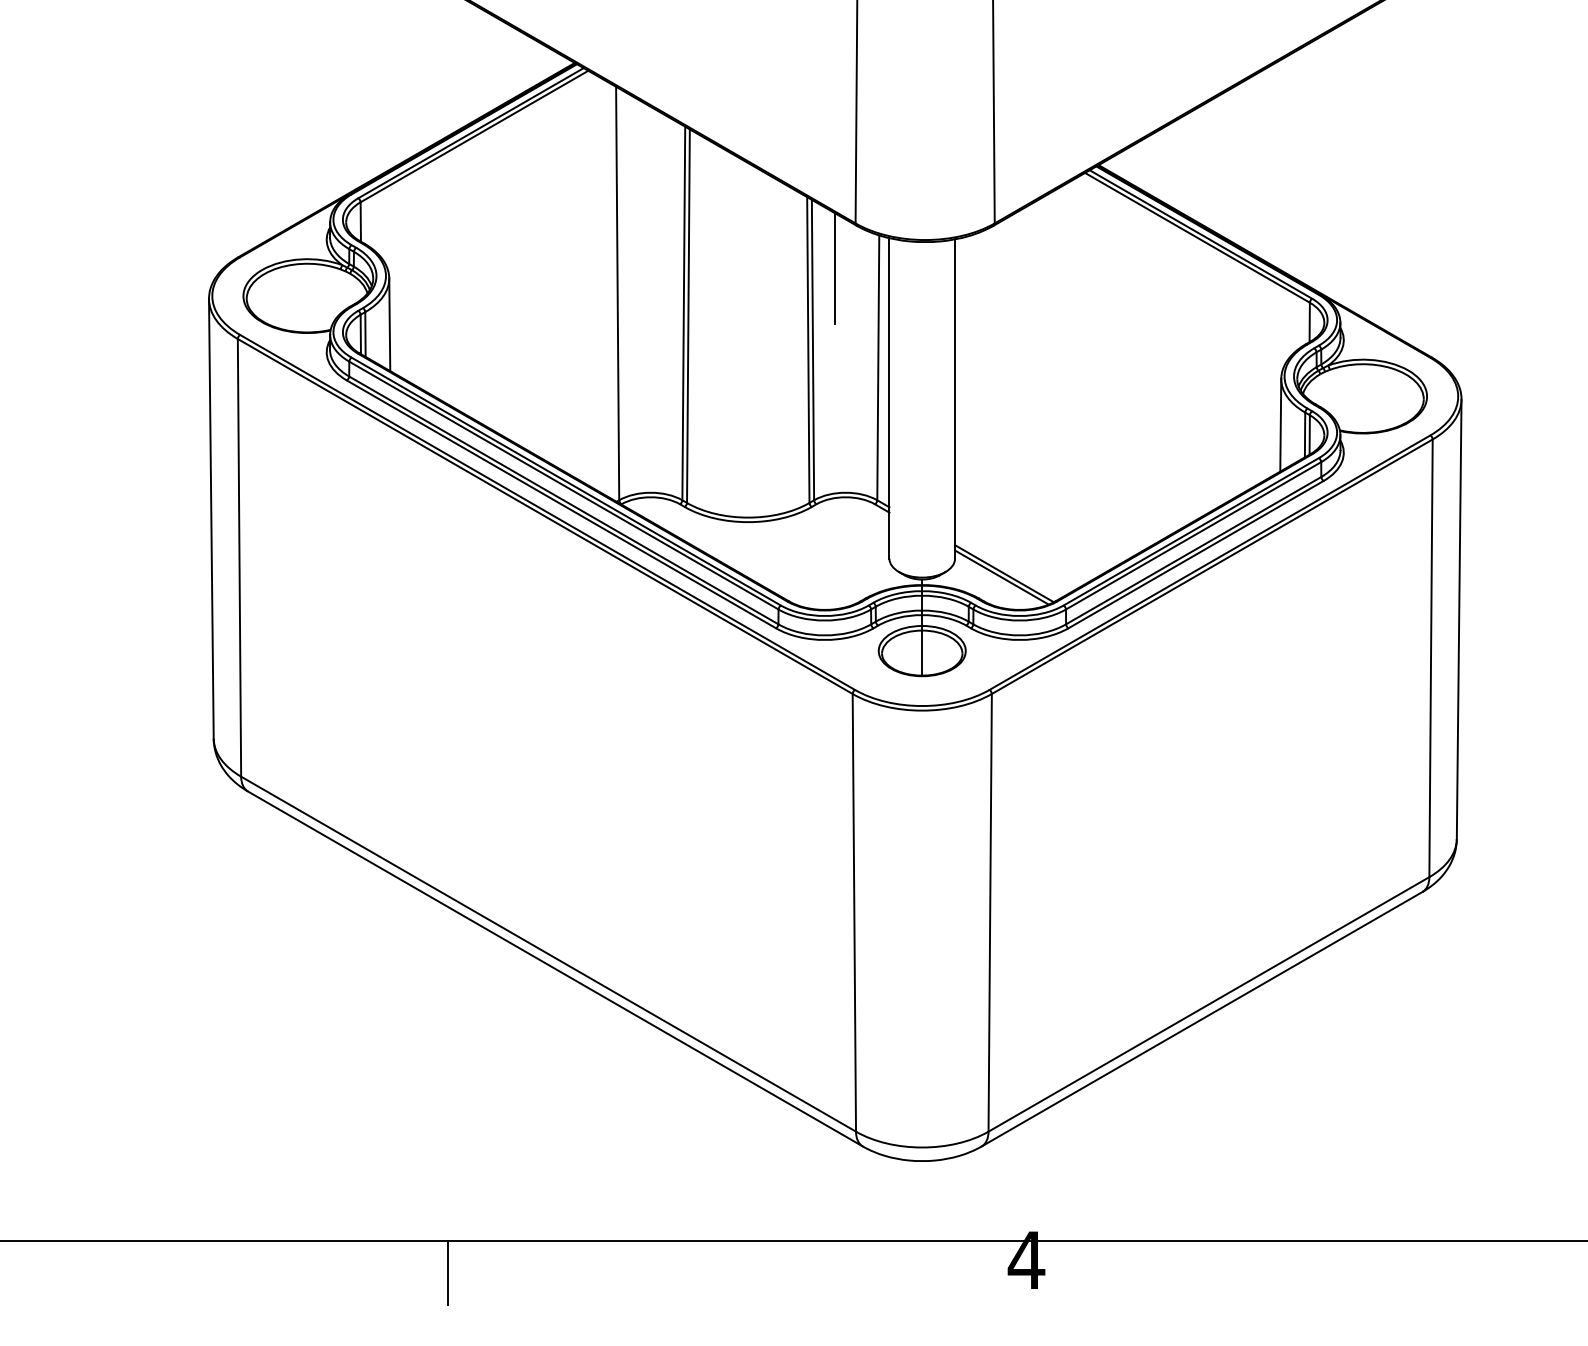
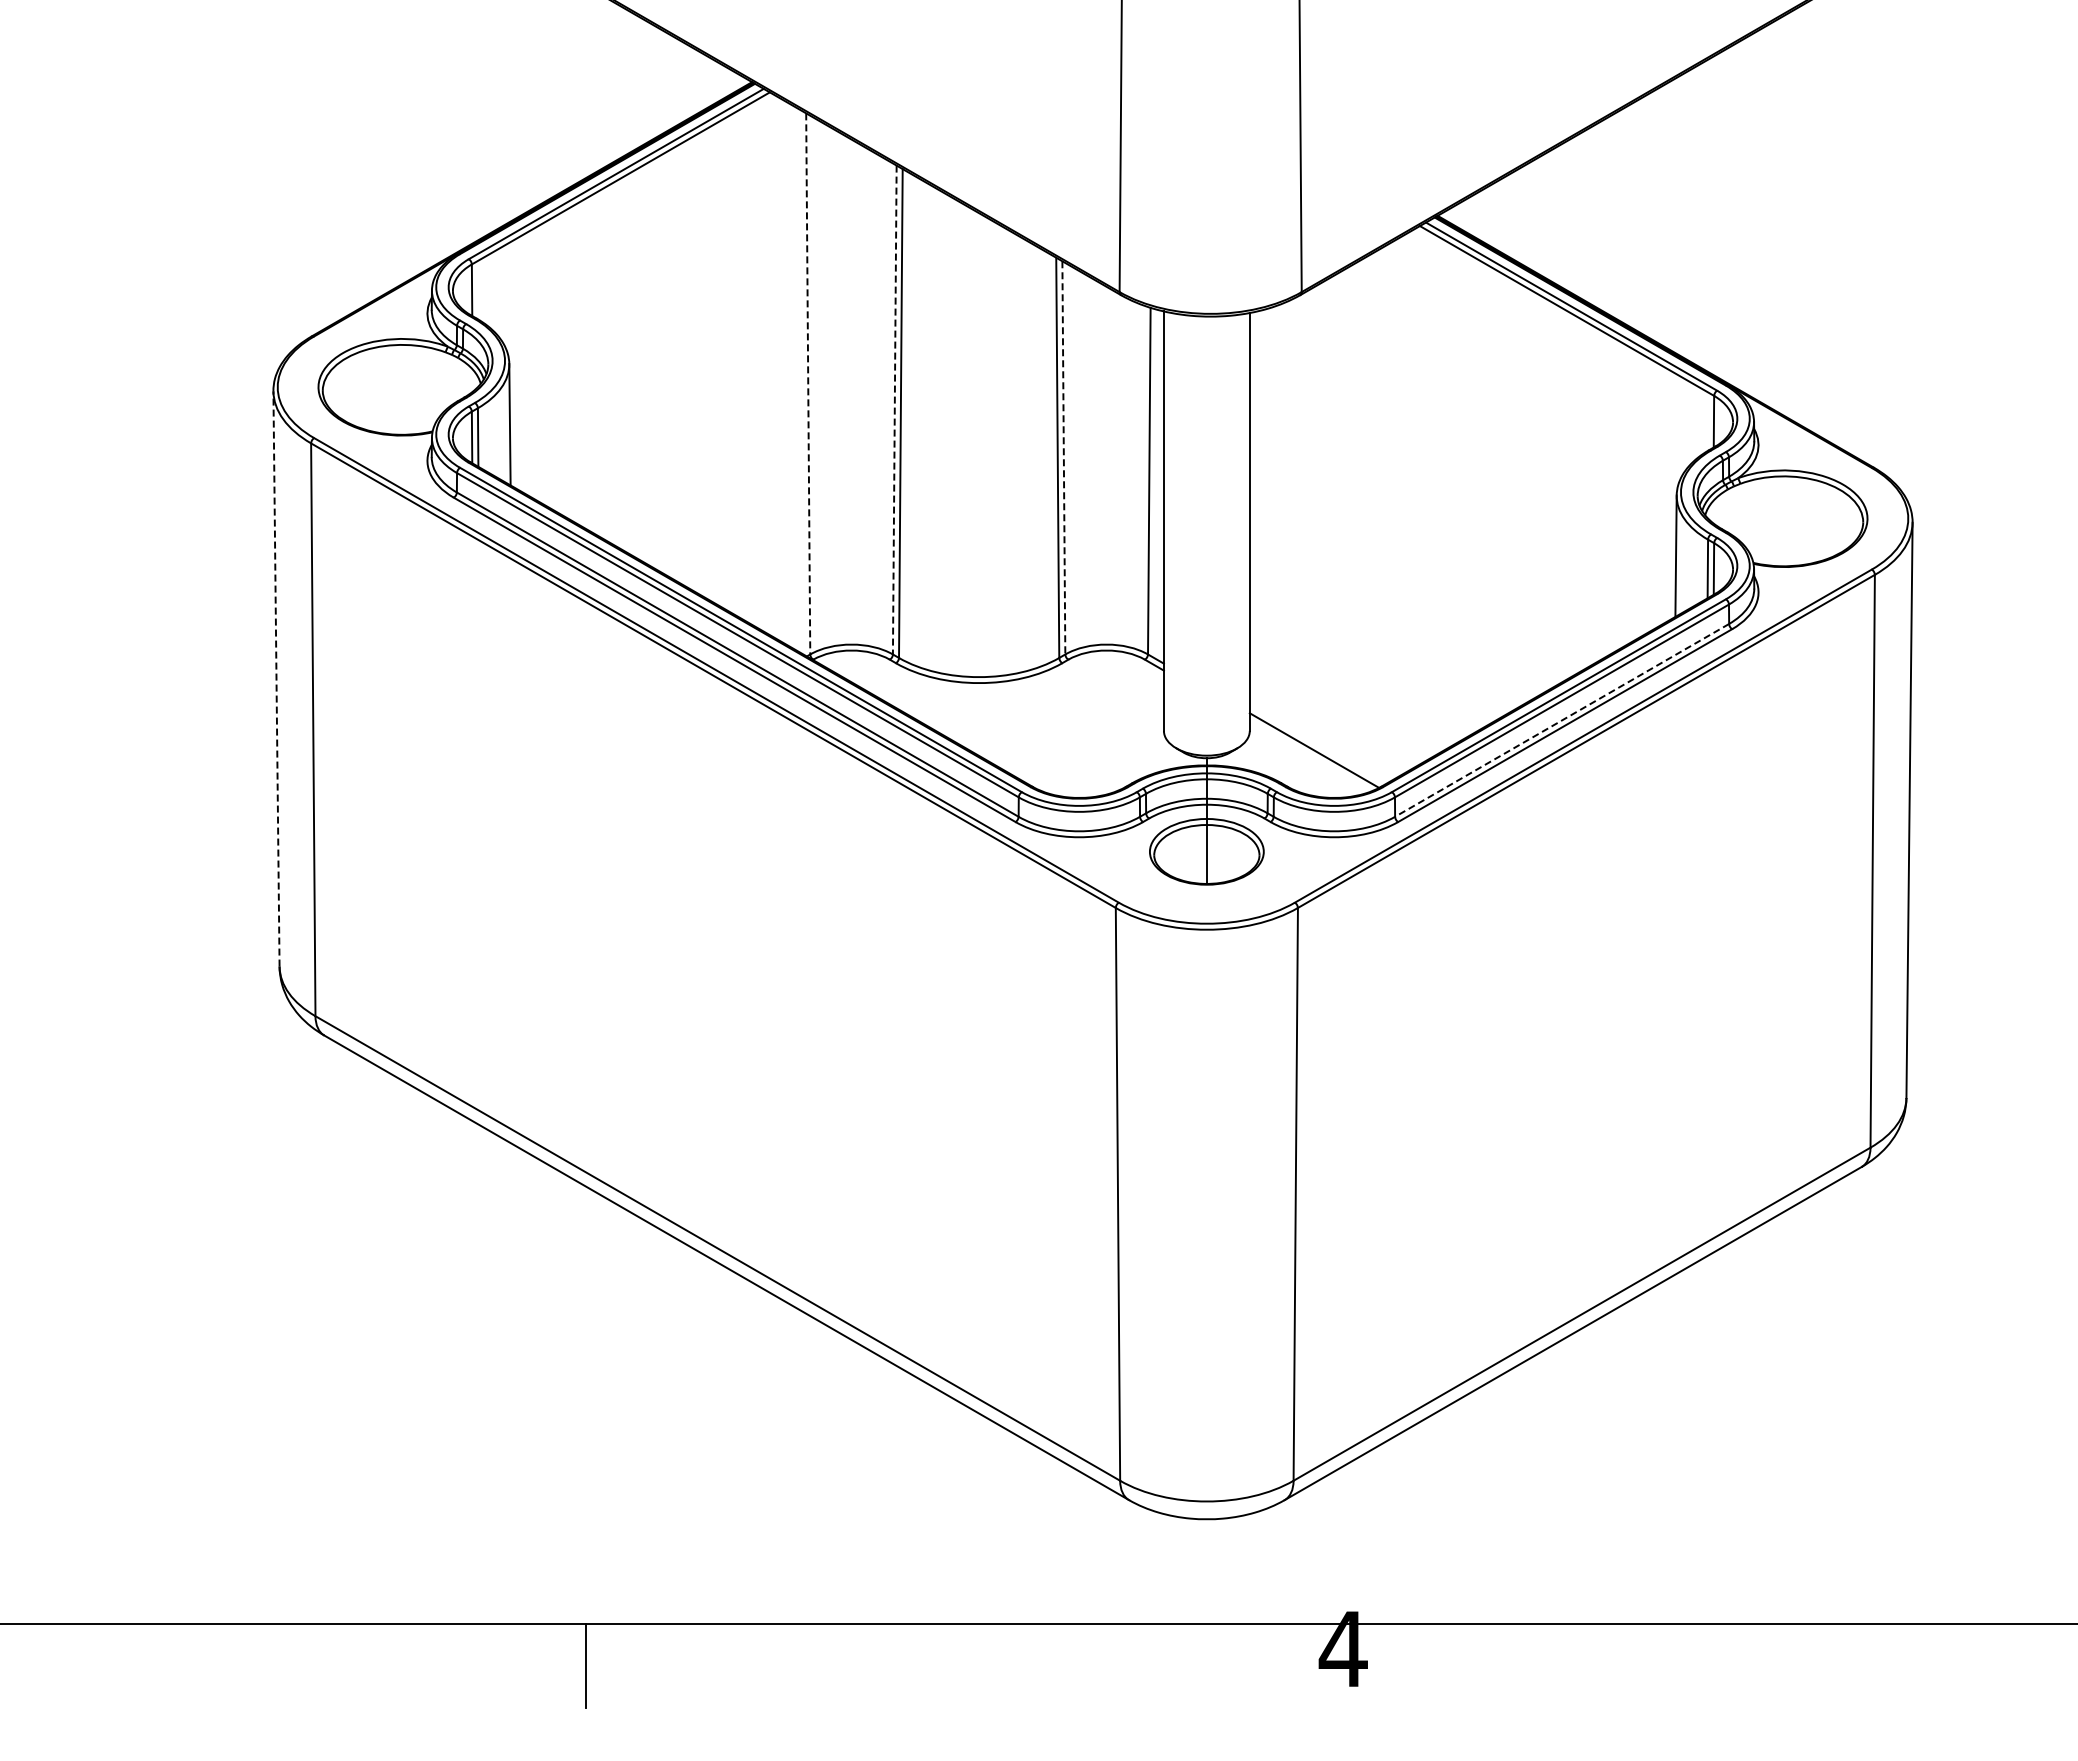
line: (835, 268) -> (1093, 350), removed
line: (617, 293) -> (808, 383), solid -> dashed
line: (683, 313) -> (894, 410), solid -> dashed
line: (812, 349) -> (1063, 457), solid -> dashed
line: (211, 518) -> (276, 678), solid -> dashed
line: (1194, 550) -> (1562, 720), solid -> dashed
line: (1001, 577) -> (1310, 755), removed

